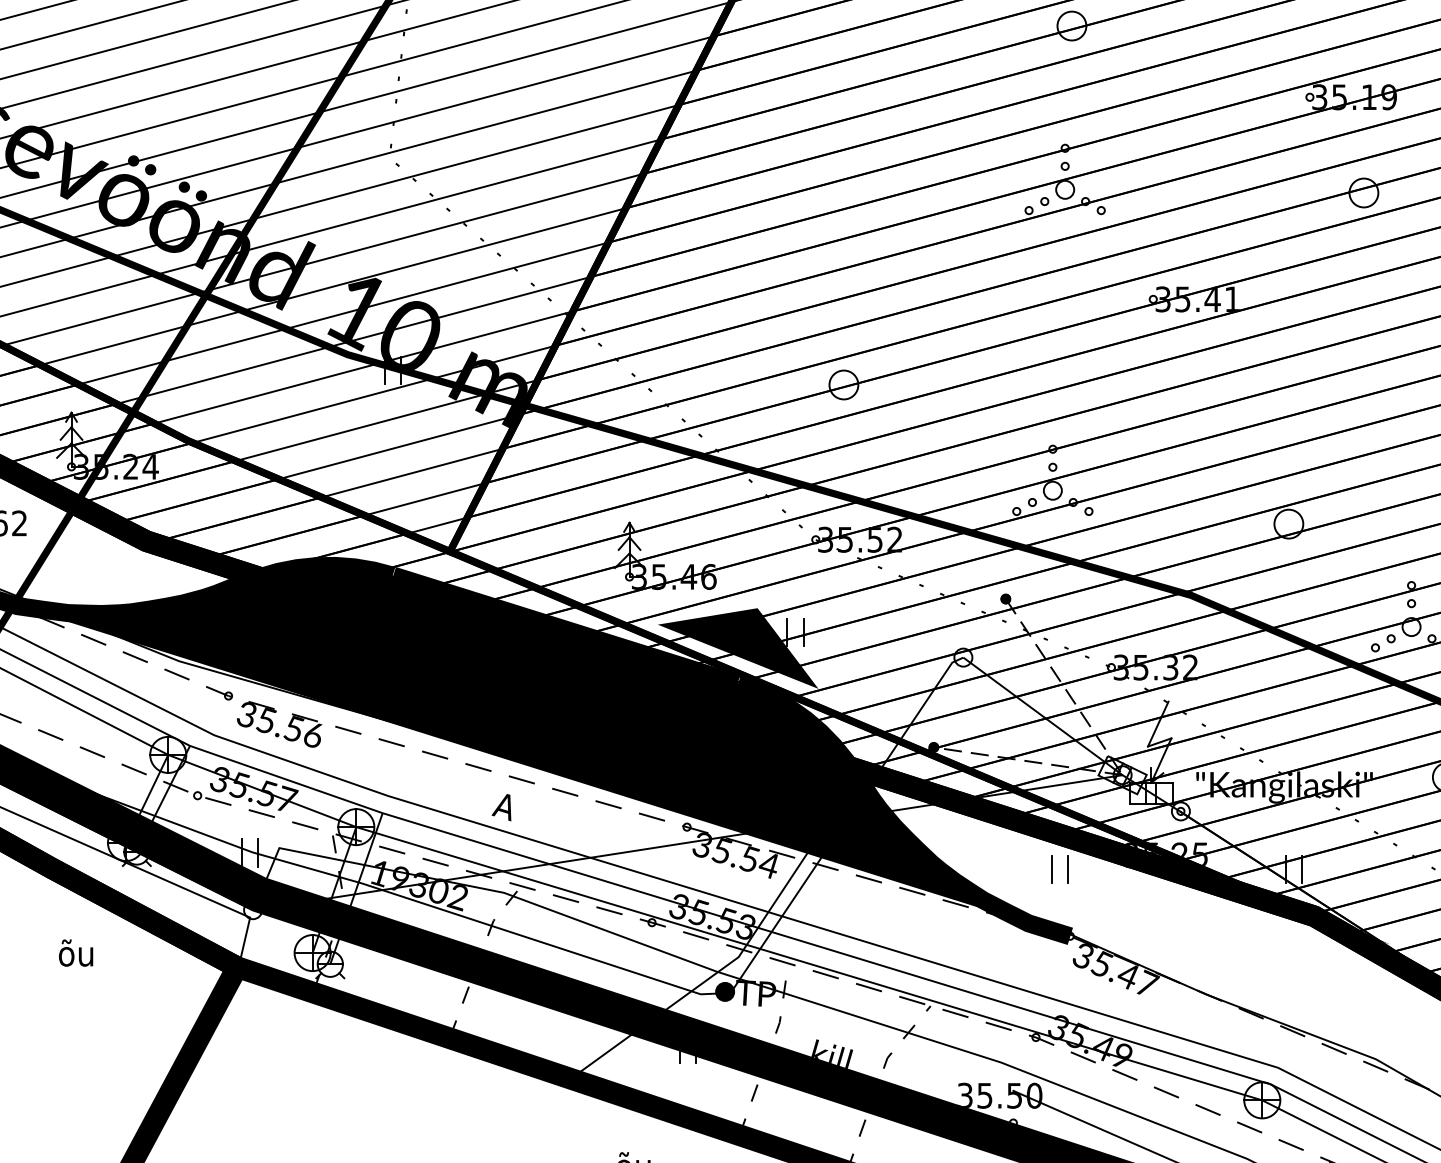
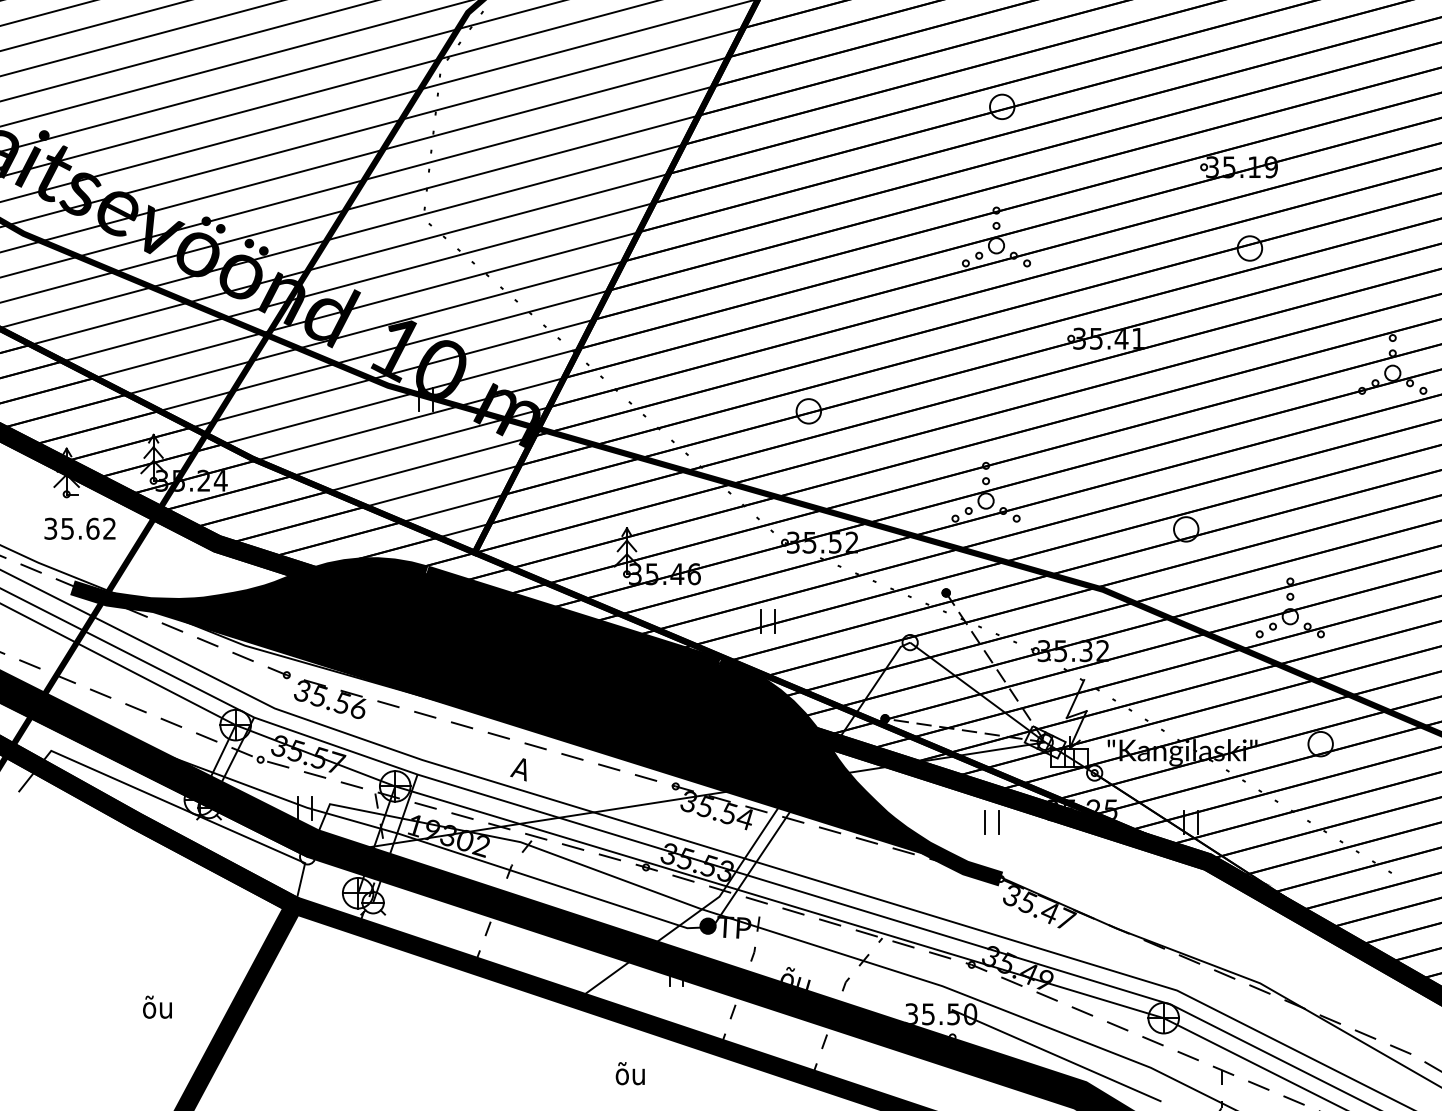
fill: (737, 648) -> (718, 634), removed
text: (76, 952) -> (157, 1006), moved
text: (831, 1053) -> (798, 978), kill -> õu

